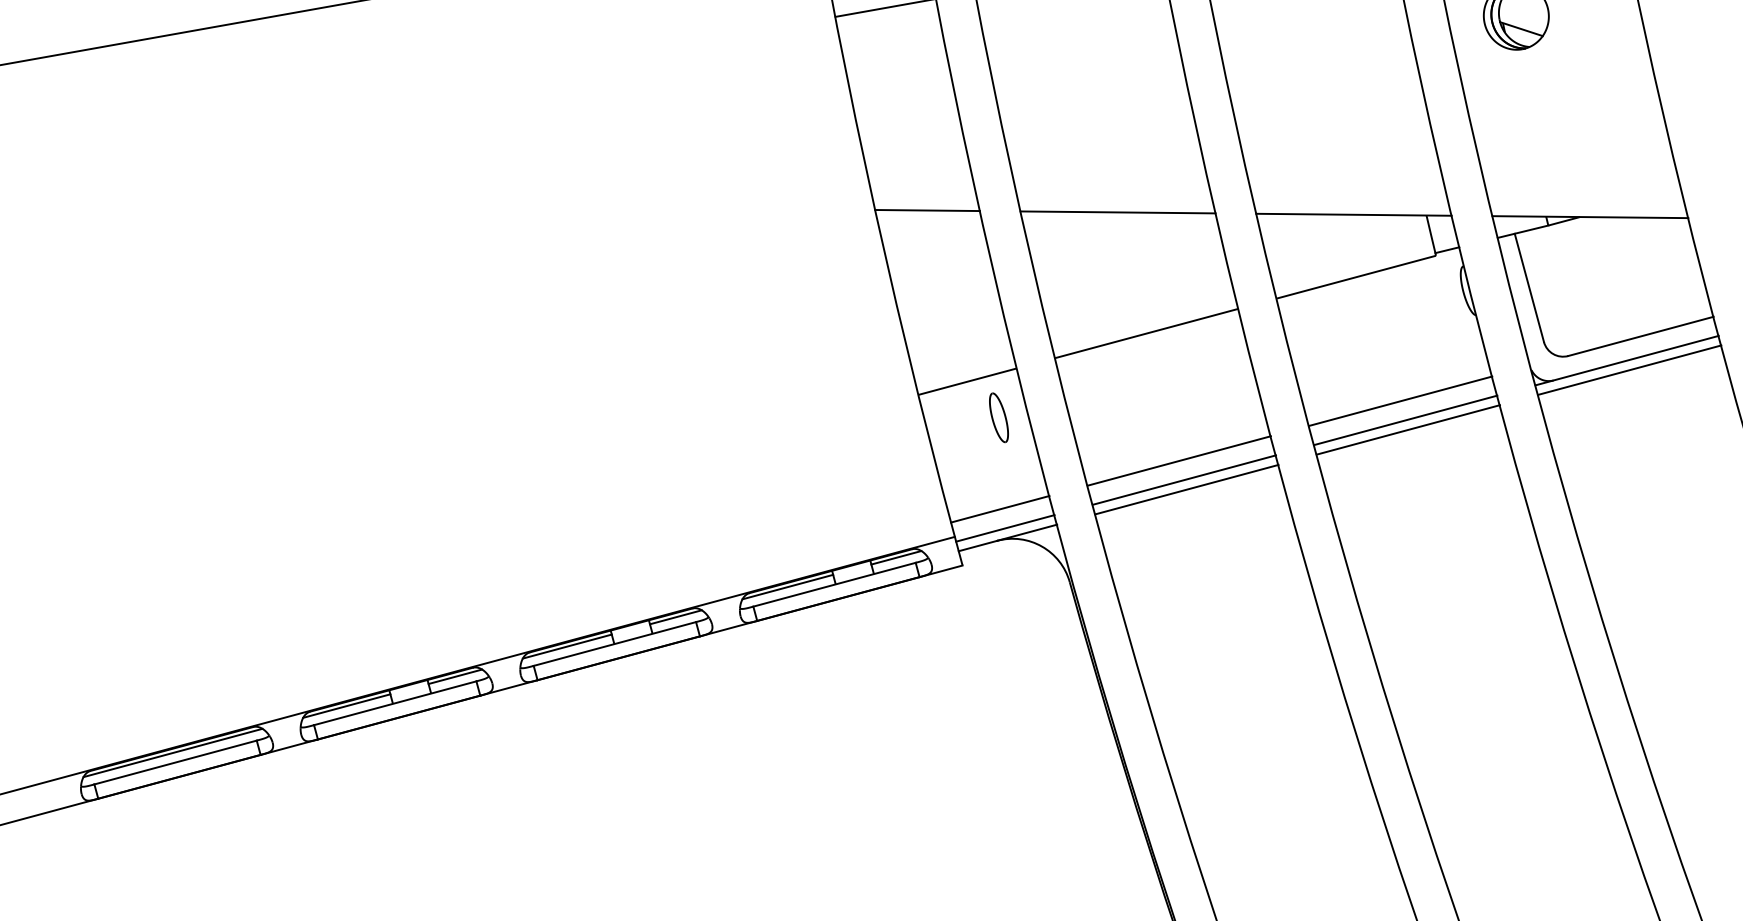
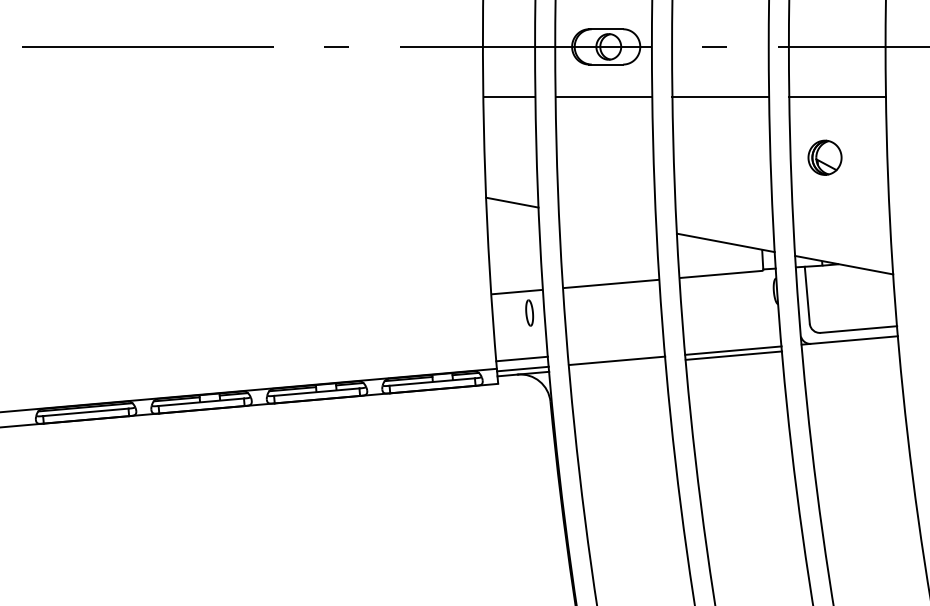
line: (1117, 212) -> (607, 220), removed
line: (1630, 370) -> (850, 345), removed
line: (1400, 401) -> (732, 340), removed
line: (1179, 460) -> (616, 350), removed
line: (1186, 488) -> (617, 365), removed

